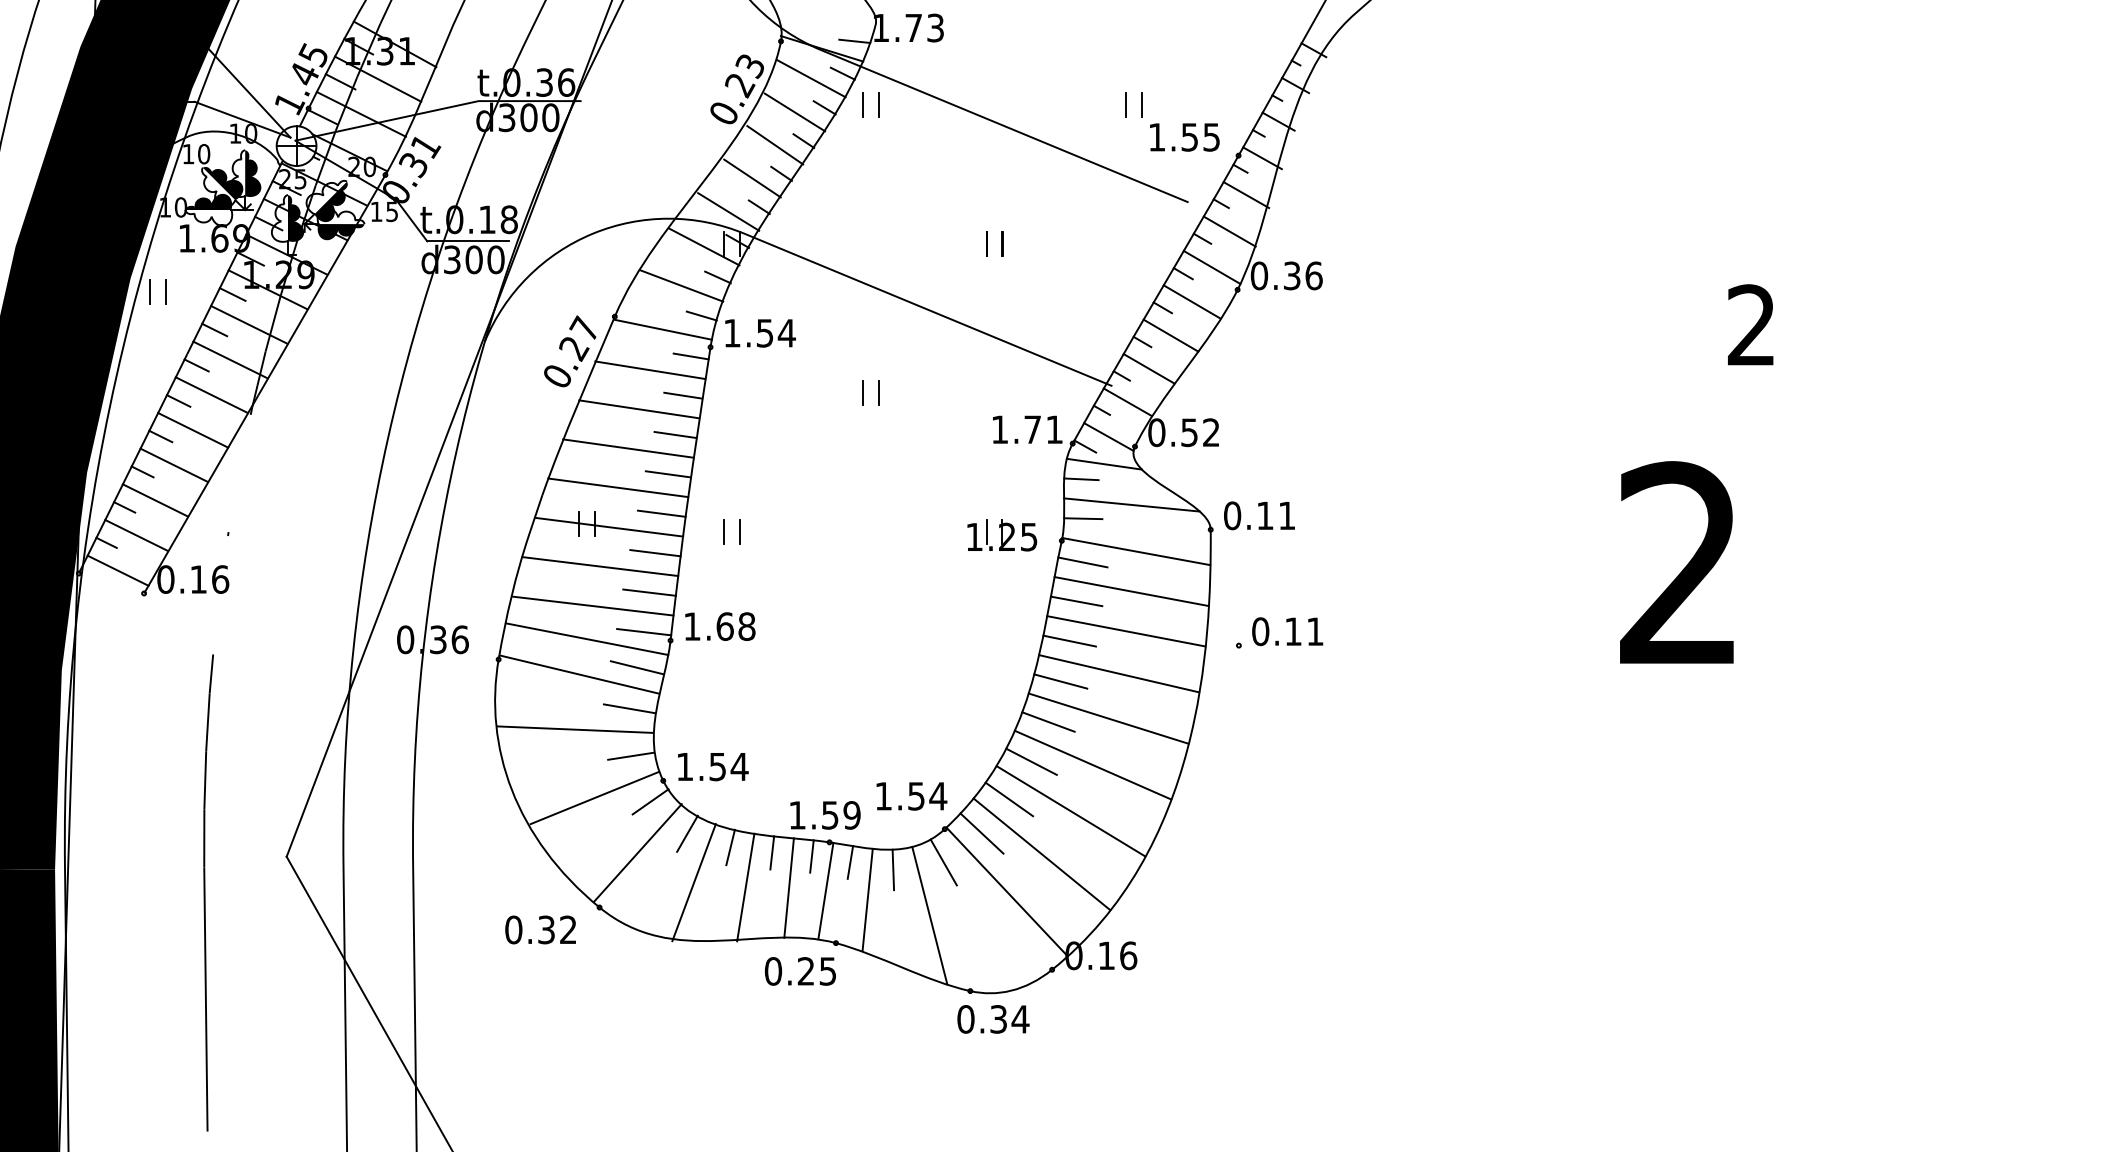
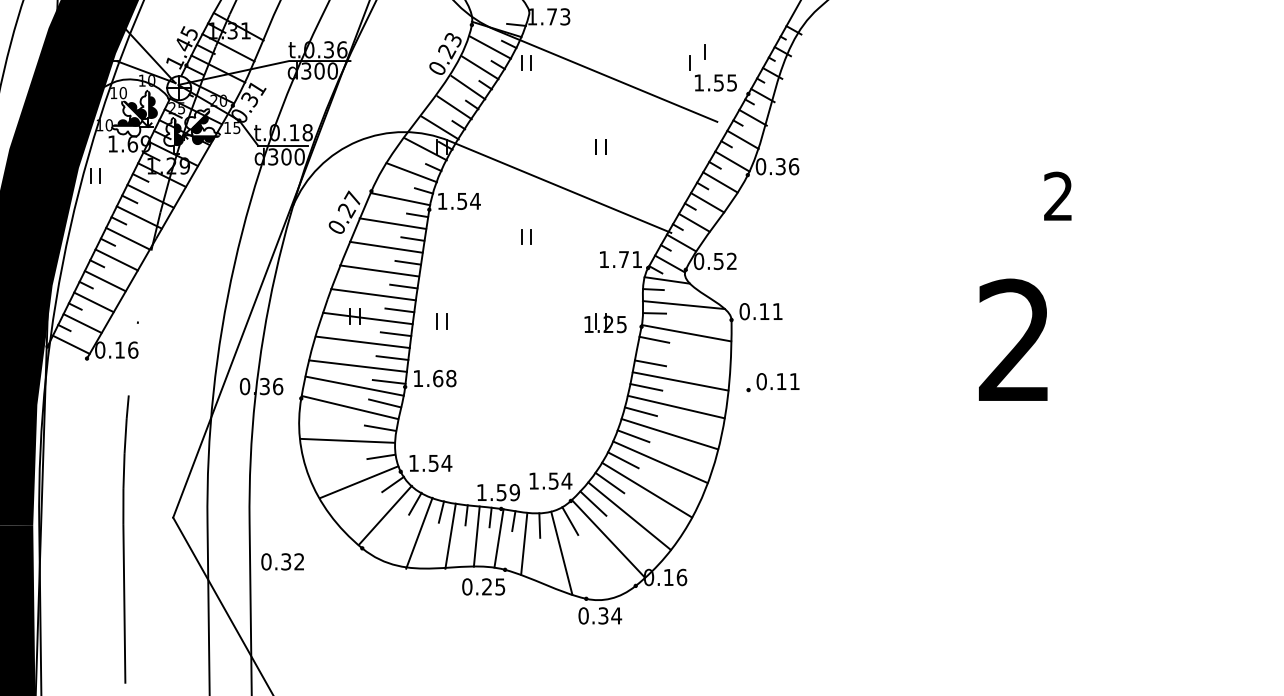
line: (1126, 103) -> (704, 51), moved
line: (1131, 591) -> (683, 357), removed
text: (540, 929) -> (282, 561), moved

